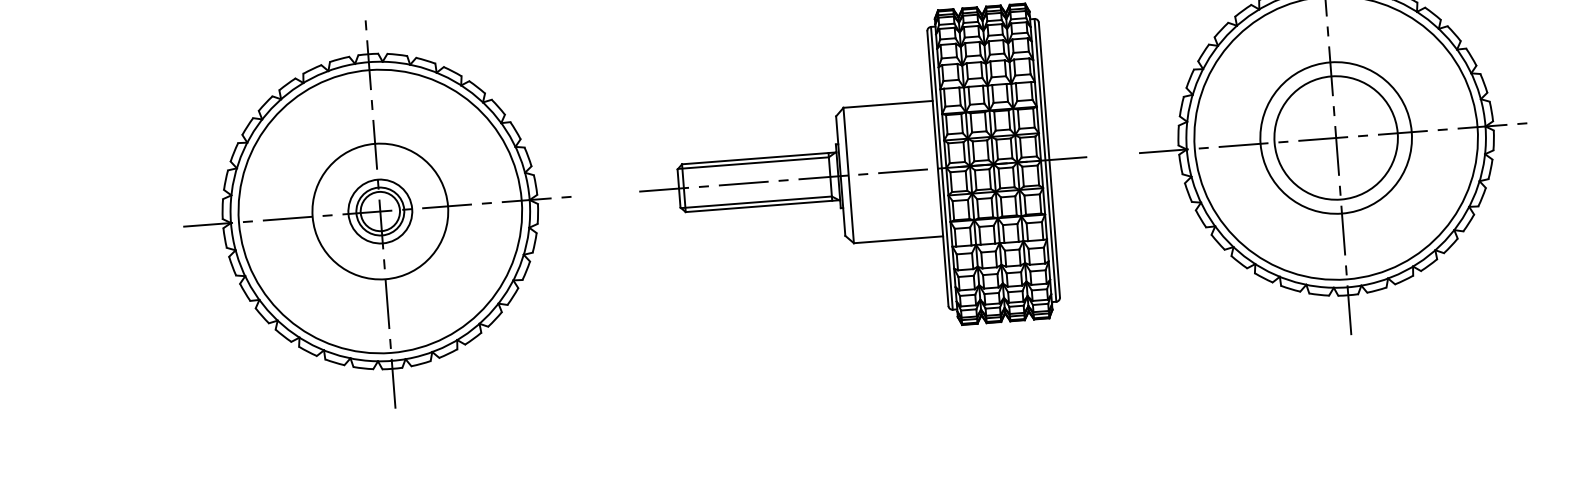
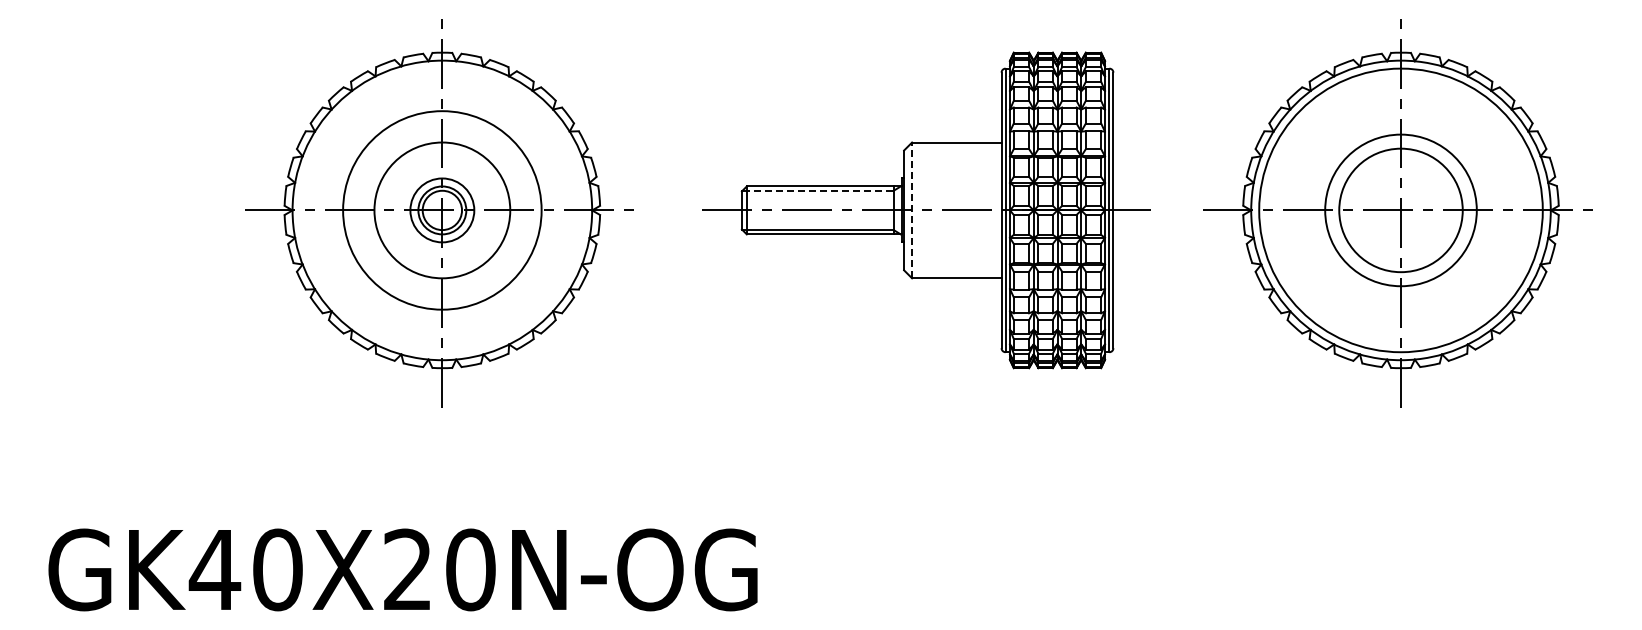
line: (753, 162) -> (818, 190), solid -> dashed
line: (849, 175) -> (912, 210), solid -> dashed
circle: (380, 211) -> (442, 210), size x0.7

